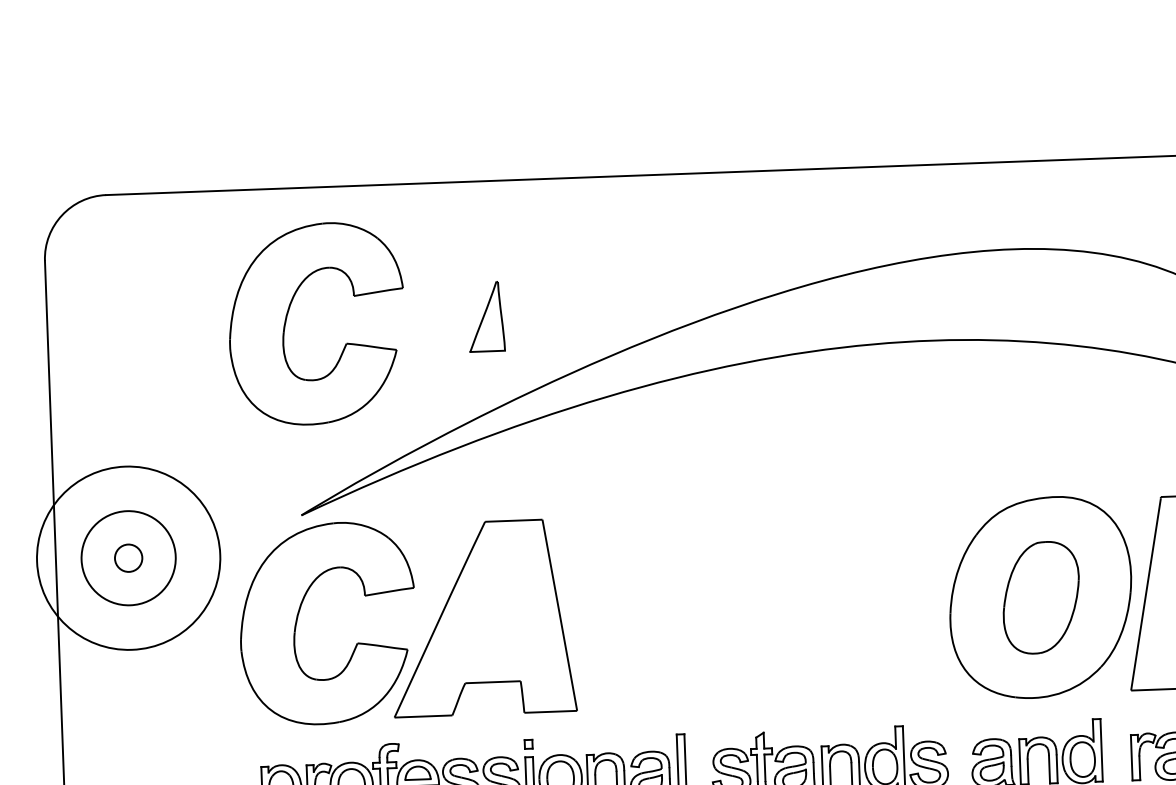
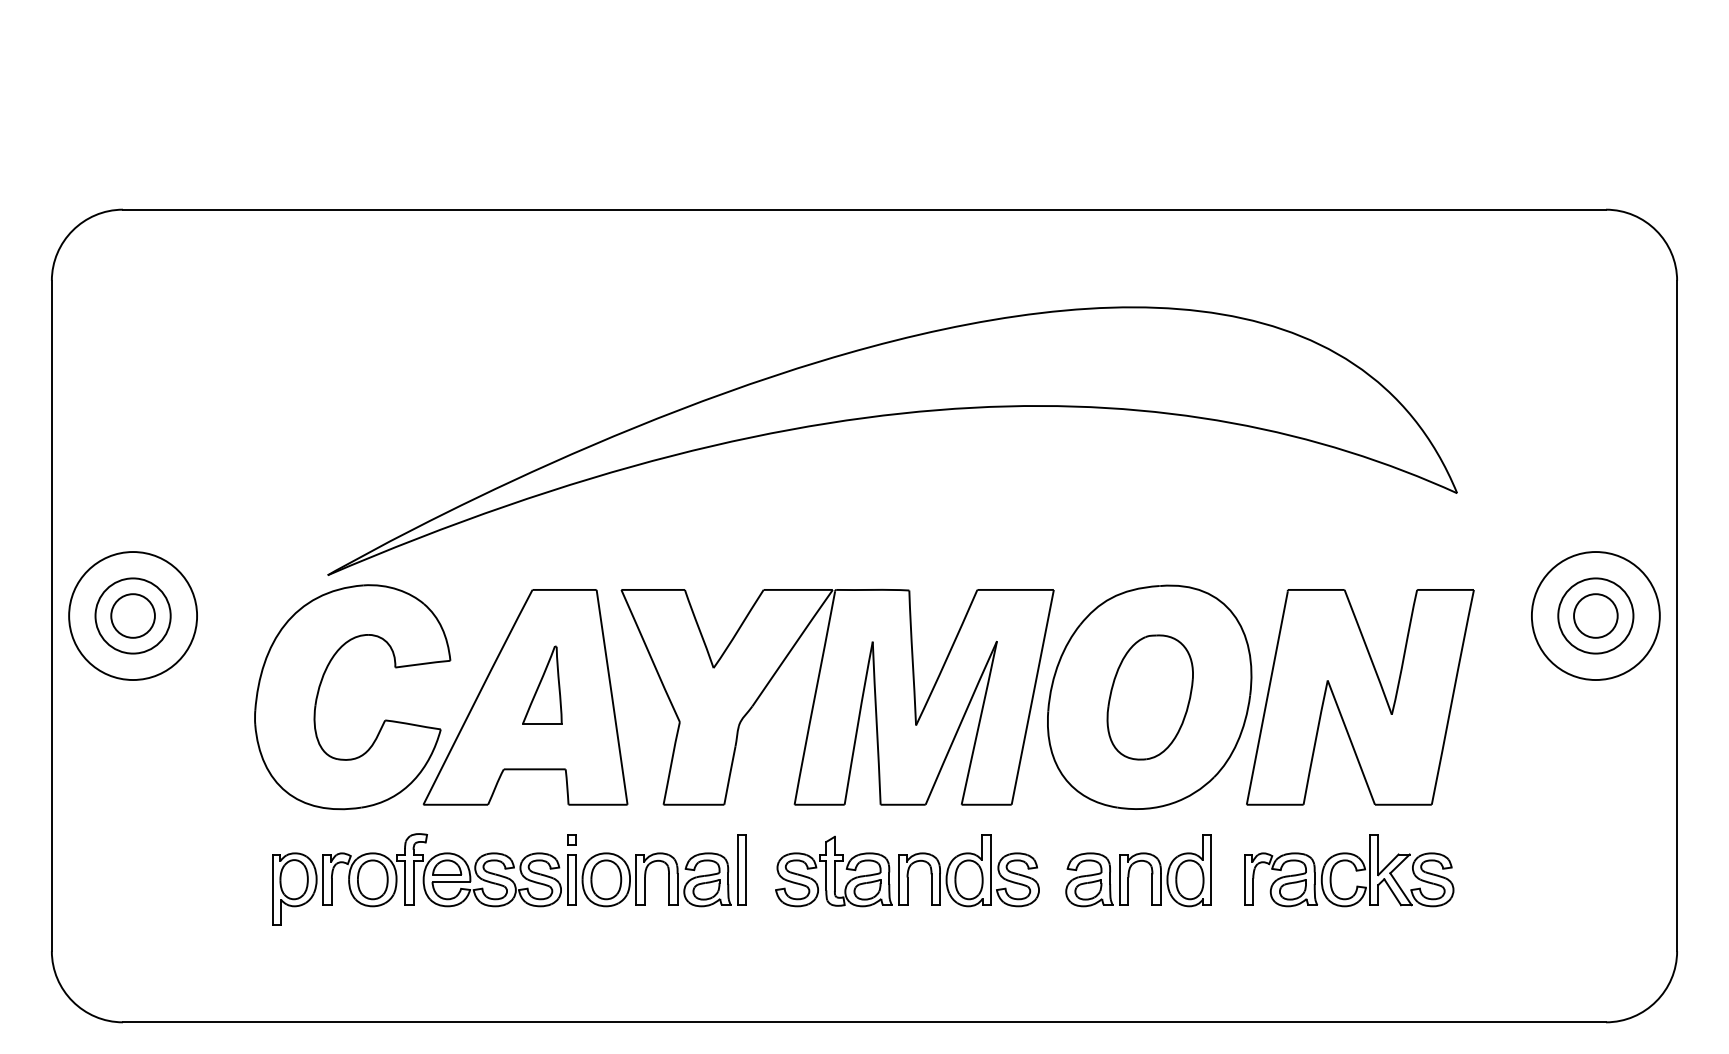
part: (287, 316) -> (320, 352), removed
part: (486, 316) -> (542, 684), moved
circle: (128, 557) -> (132, 615), size x0.71
circle: (128, 557) -> (132, 615), size x1.43
circle: (129, 558) -> (133, 616), size x0.62
part: (761, 607) -> (837, 696), added

